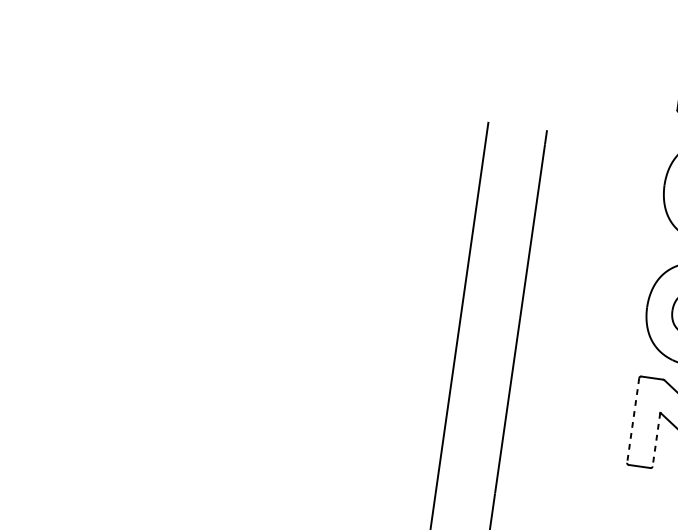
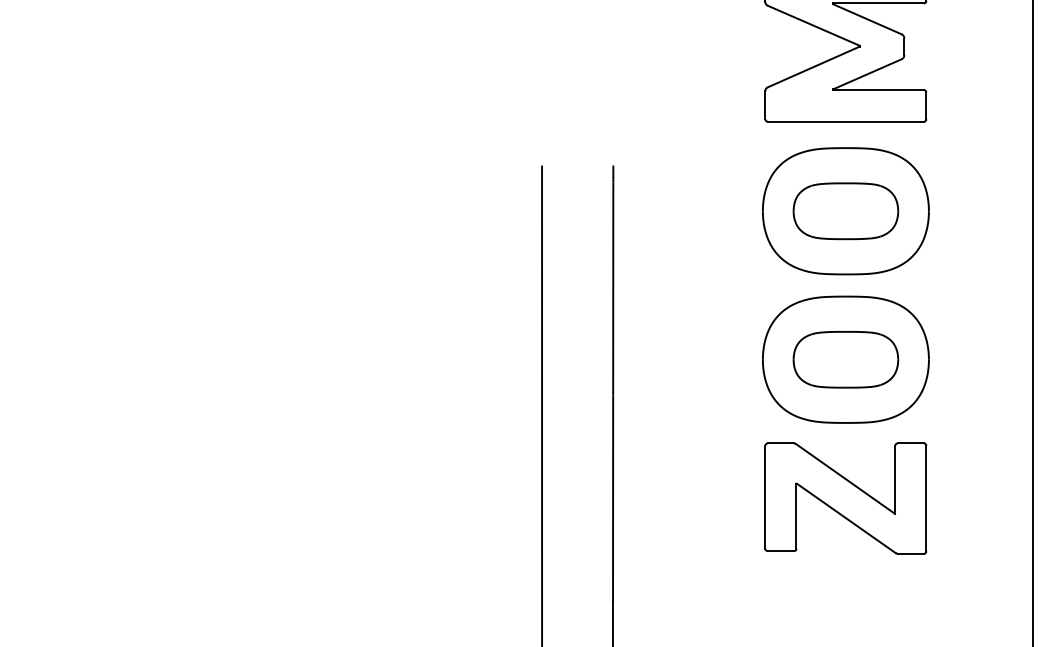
line: (633, 420) -> (765, 497), dashed -> solid
line: (656, 439) -> (796, 516), dashed -> solid

